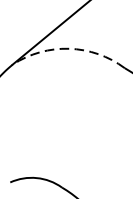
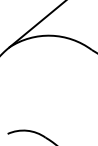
arc: (69, 48) -> (51, 35), dashed -> solid

